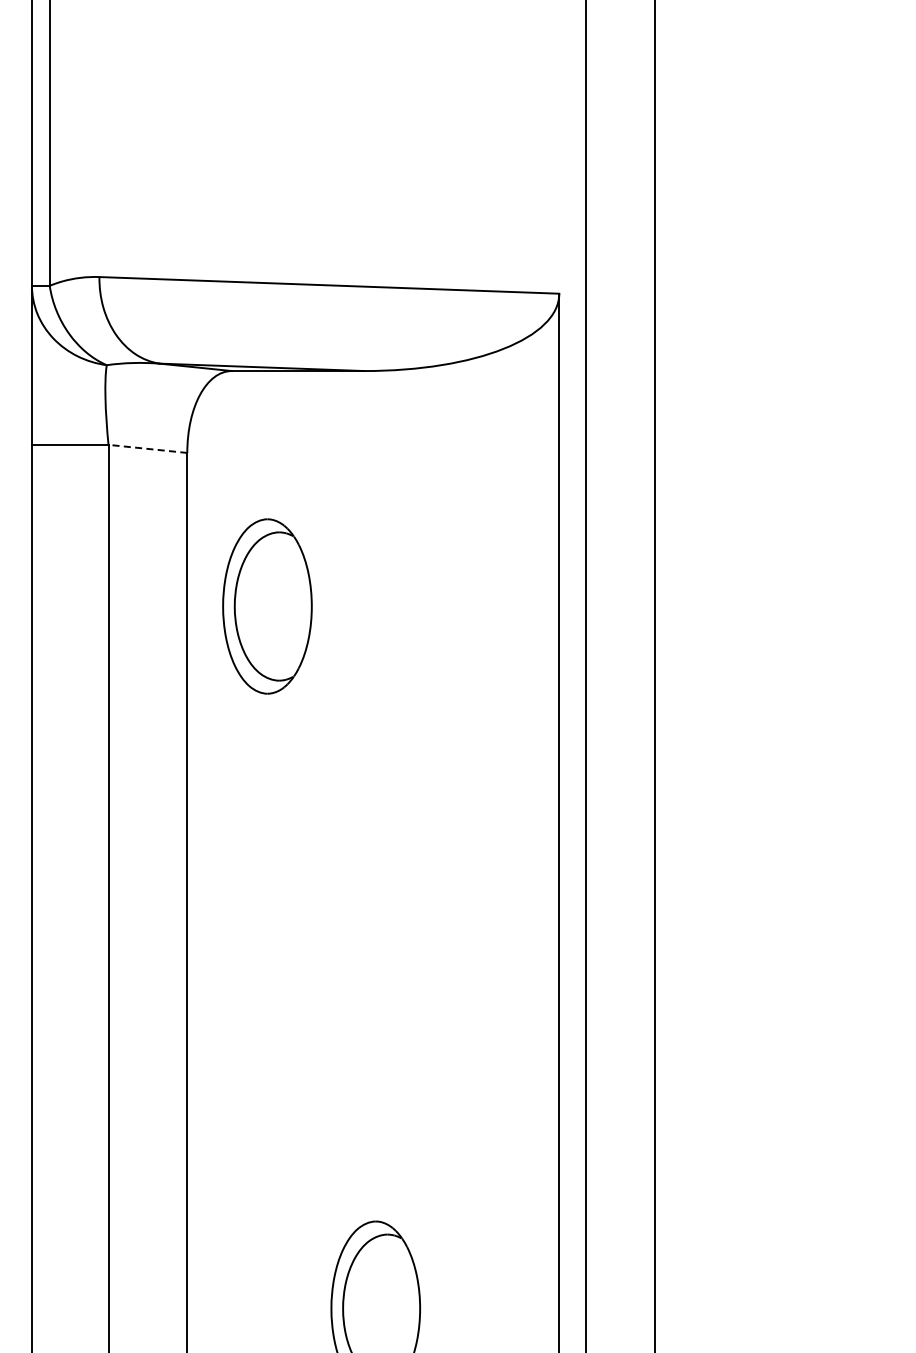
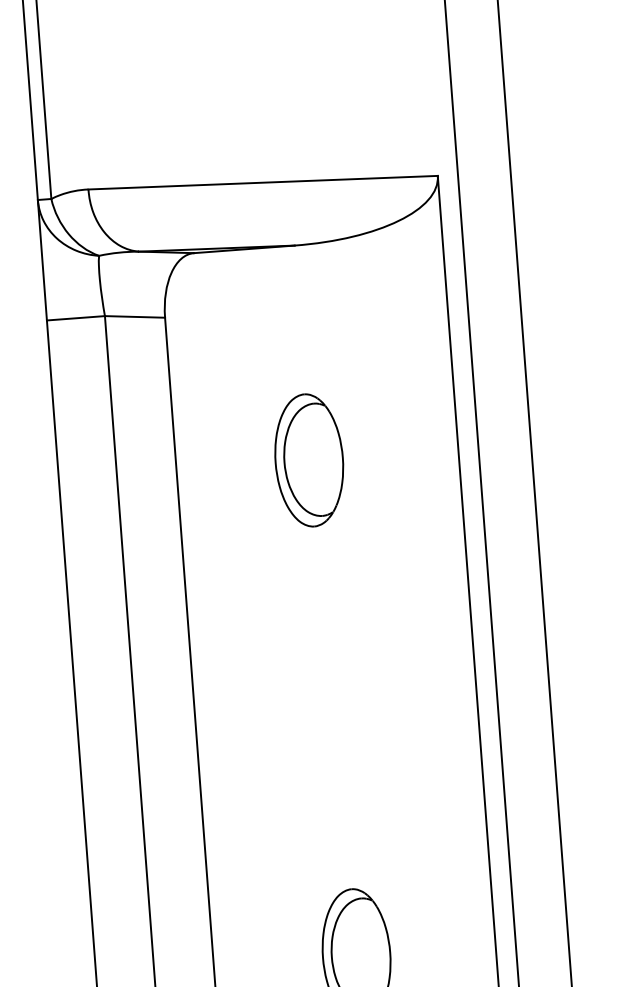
line: (147, 448) -> (134, 316), dashed -> solid
part: (267, 606) -> (309, 460), moved

